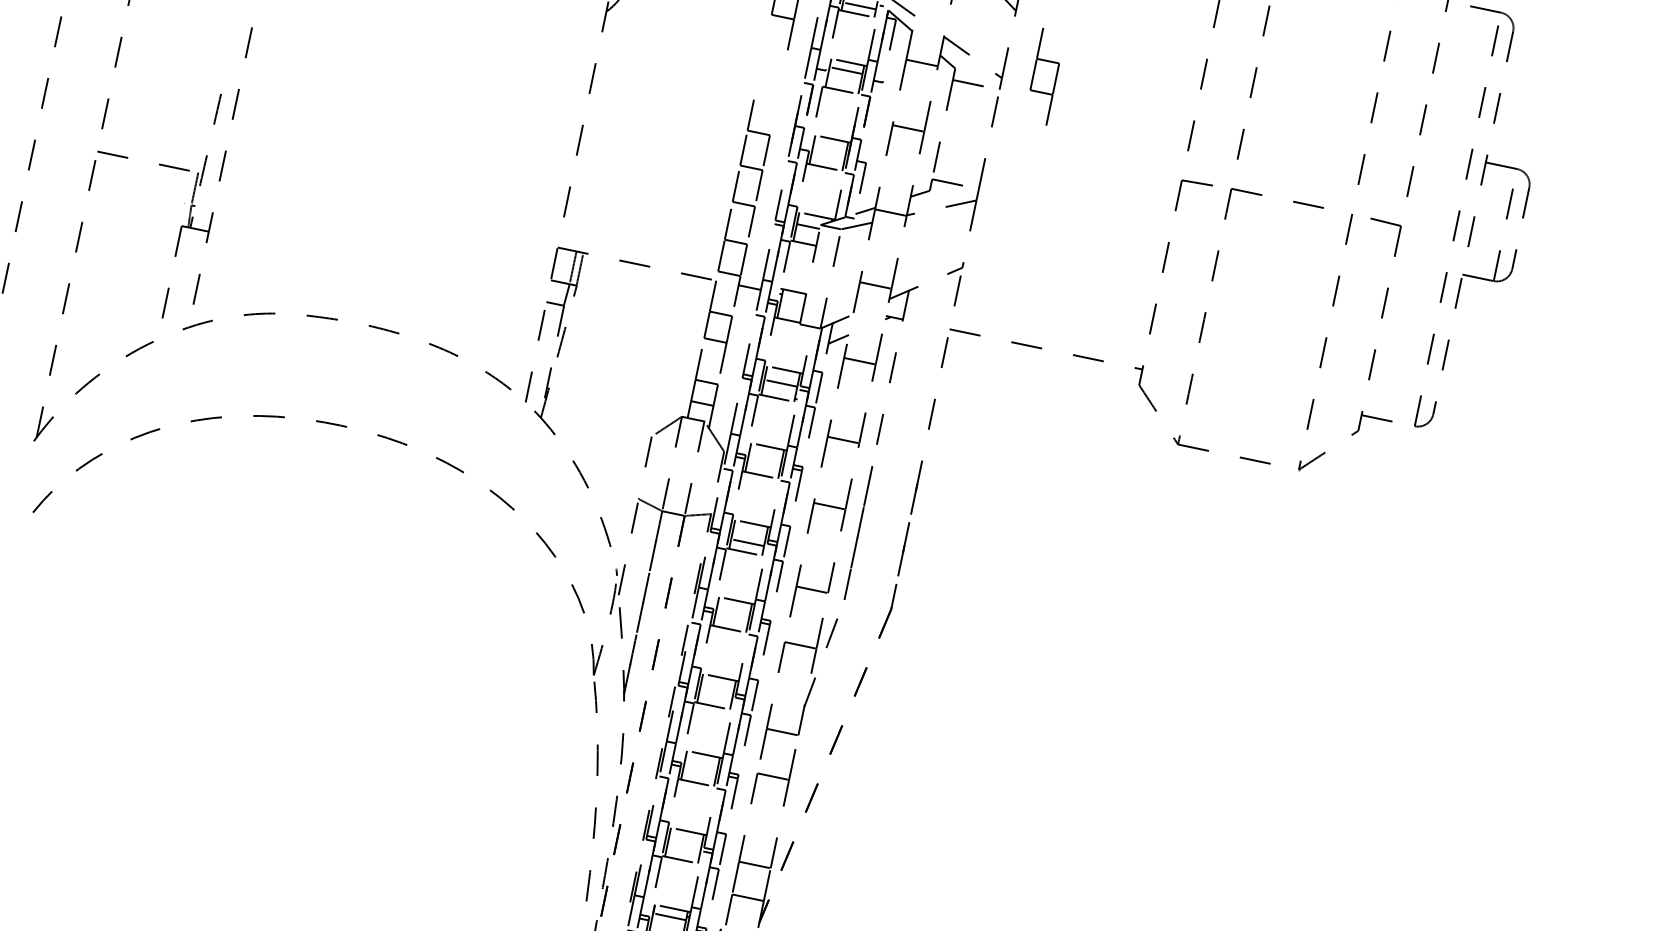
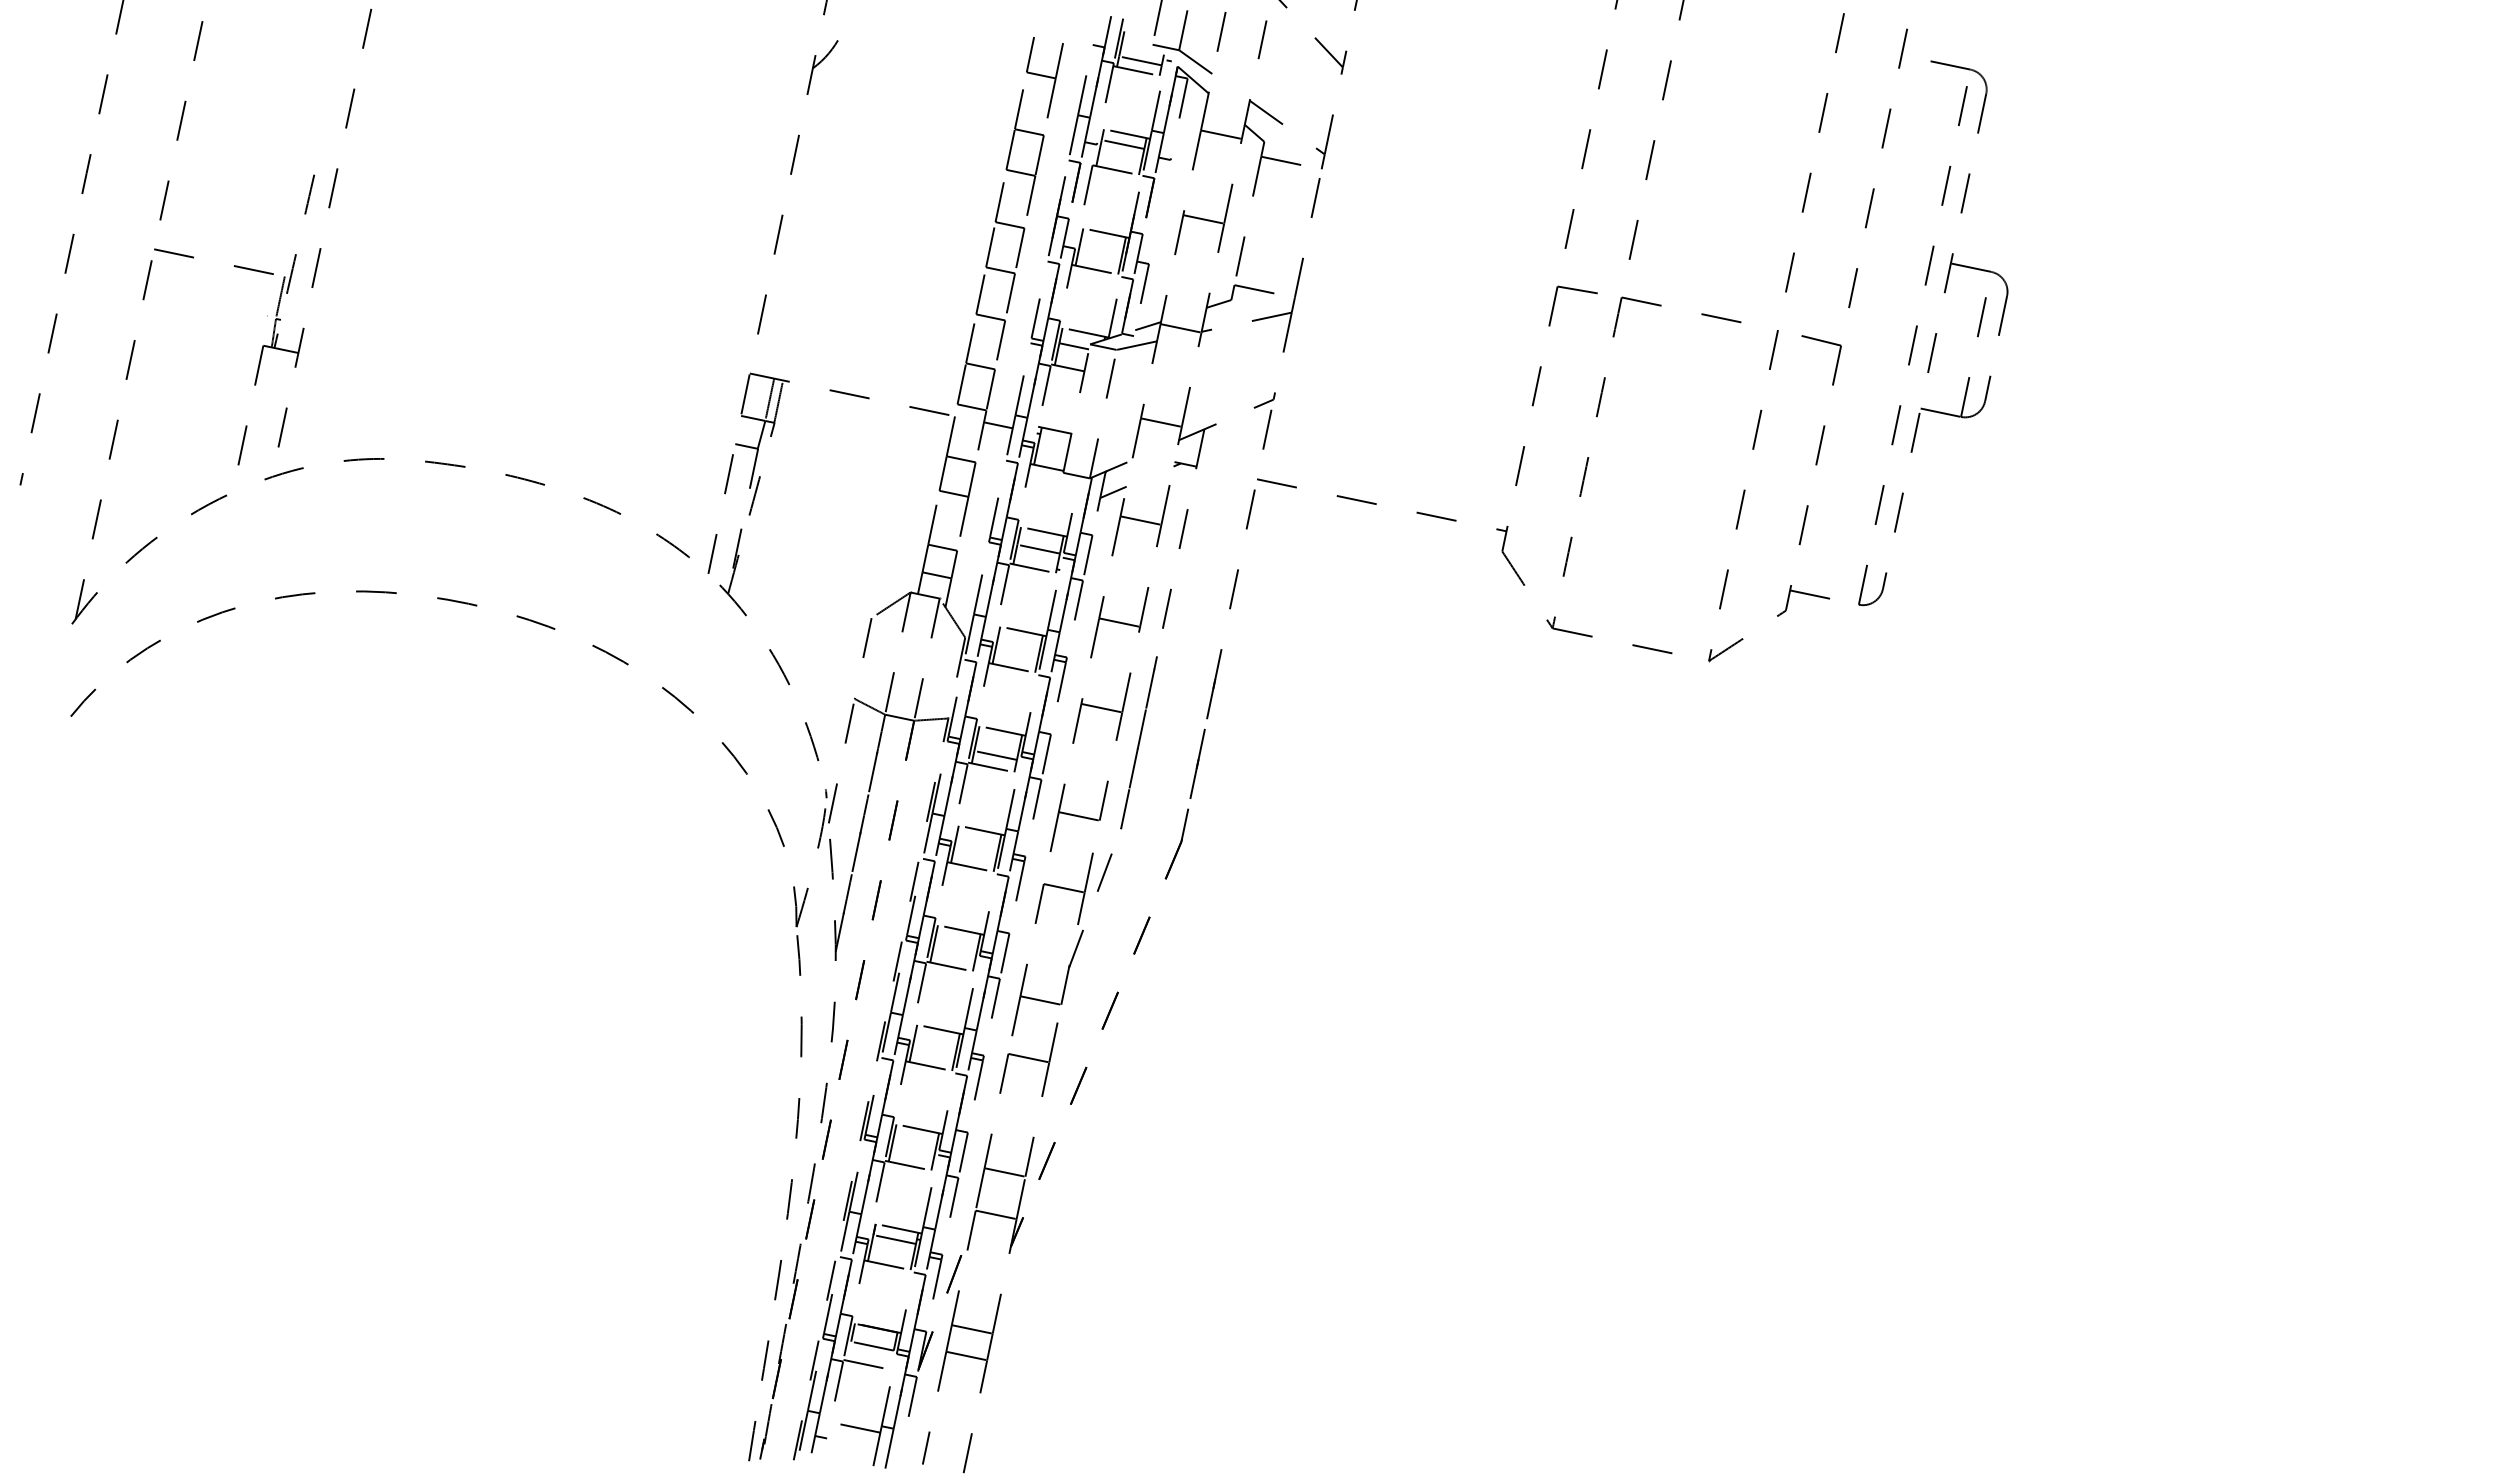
part: (1044, 76) -> (1024, 152), moved

